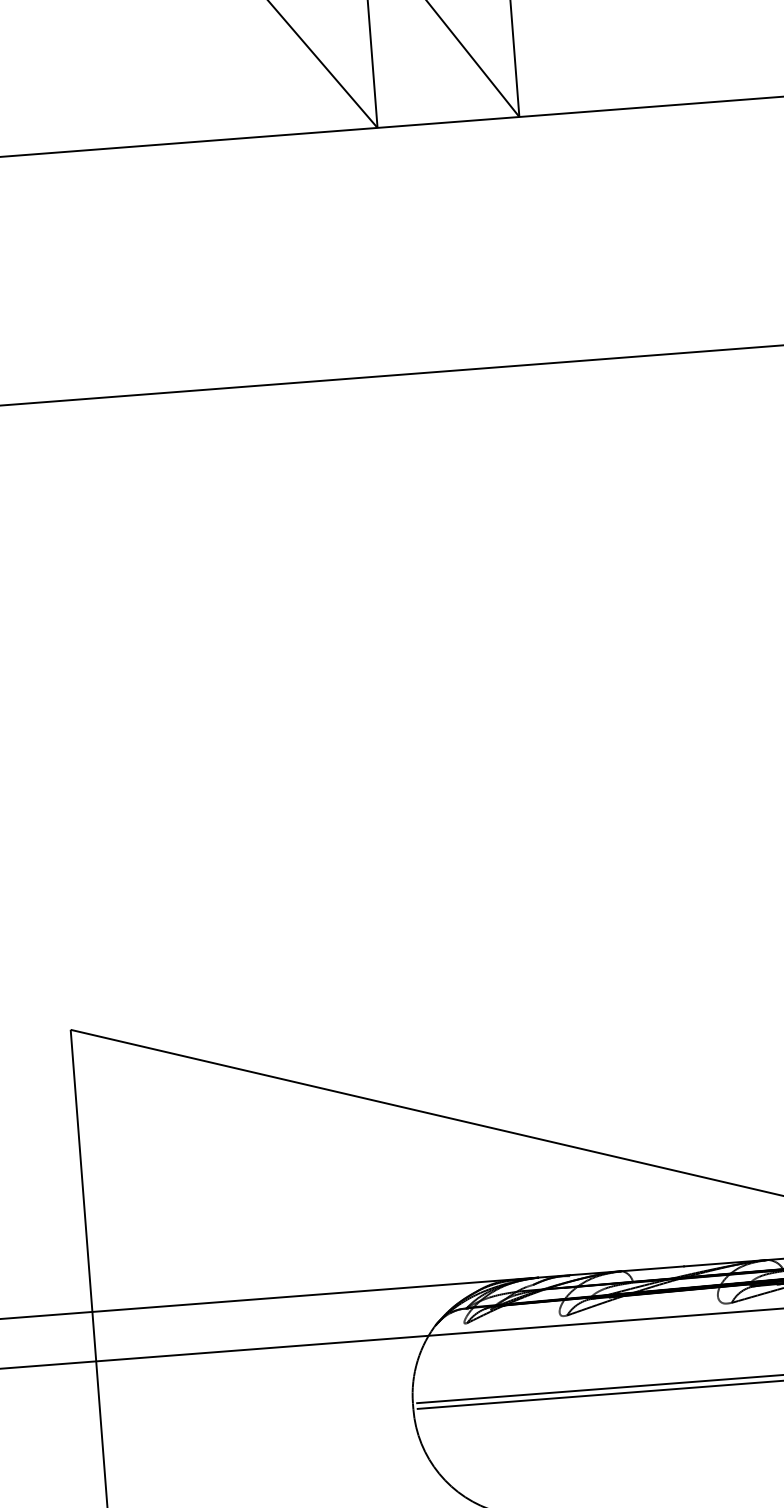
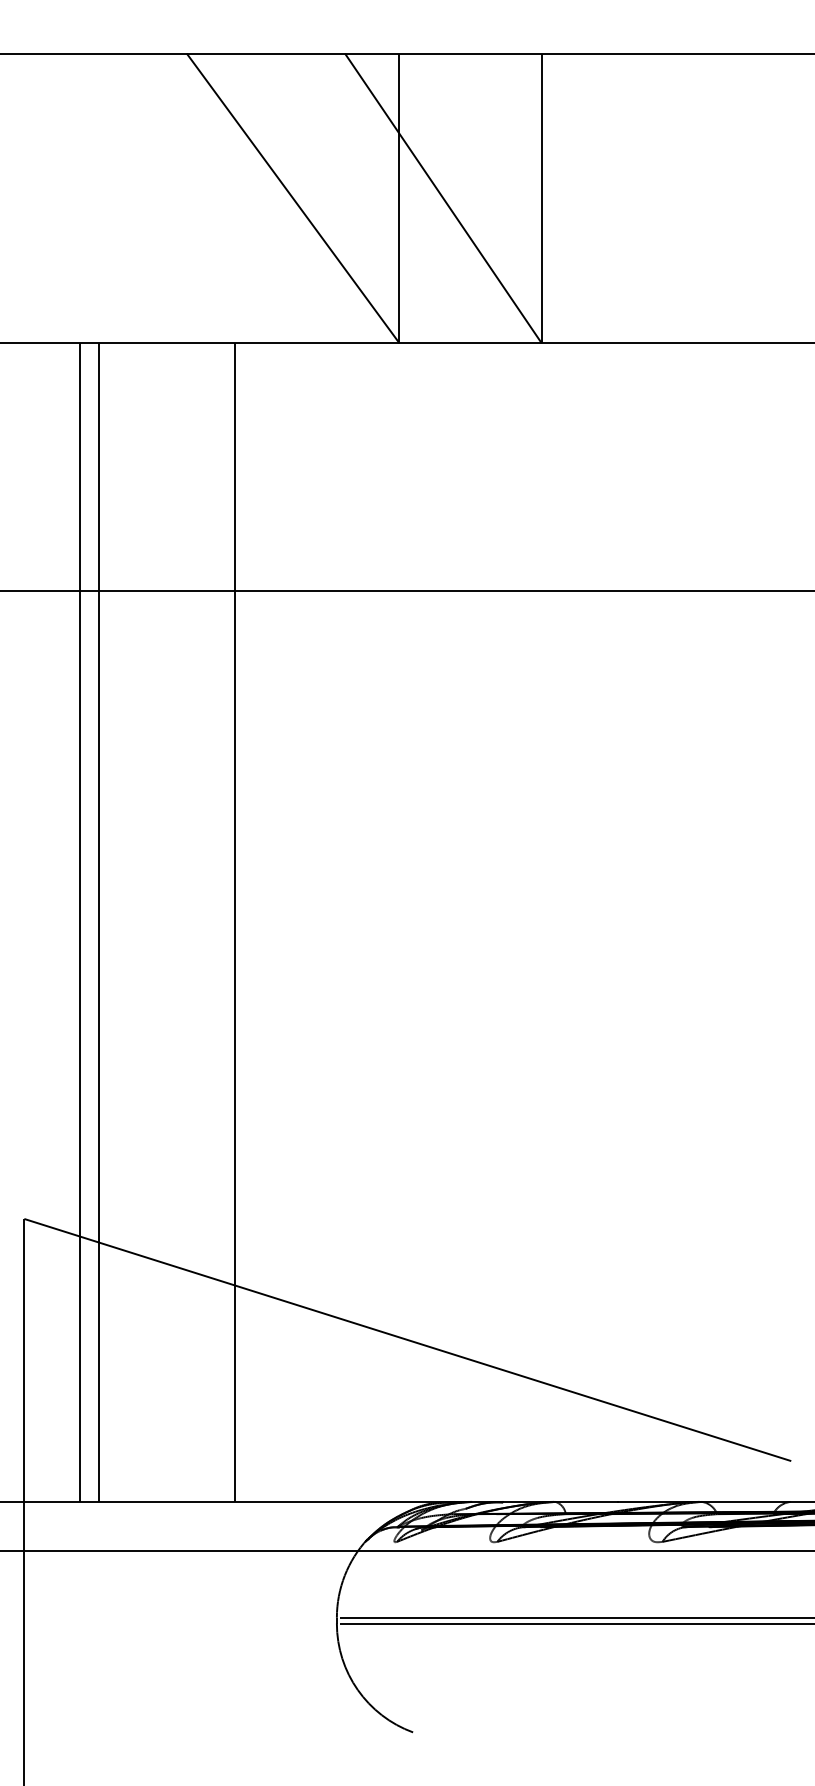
line: (258, 718) -> (235, 922), added
line: (122, 728) -> (99, 922), added
line: (102, 730) -> (79, 922), added

